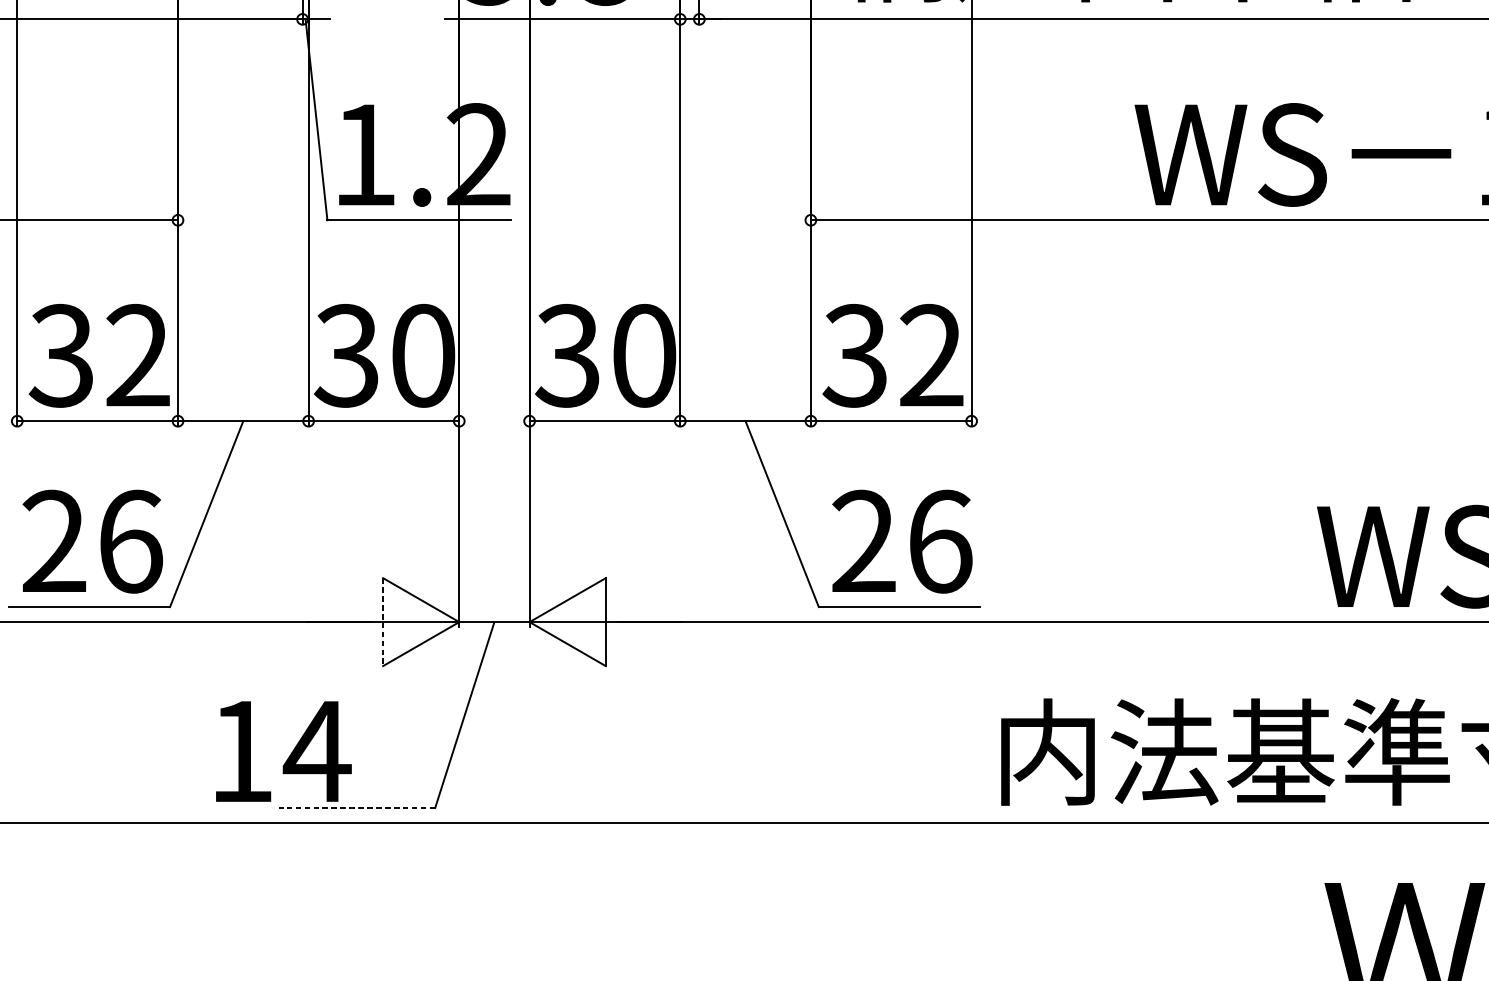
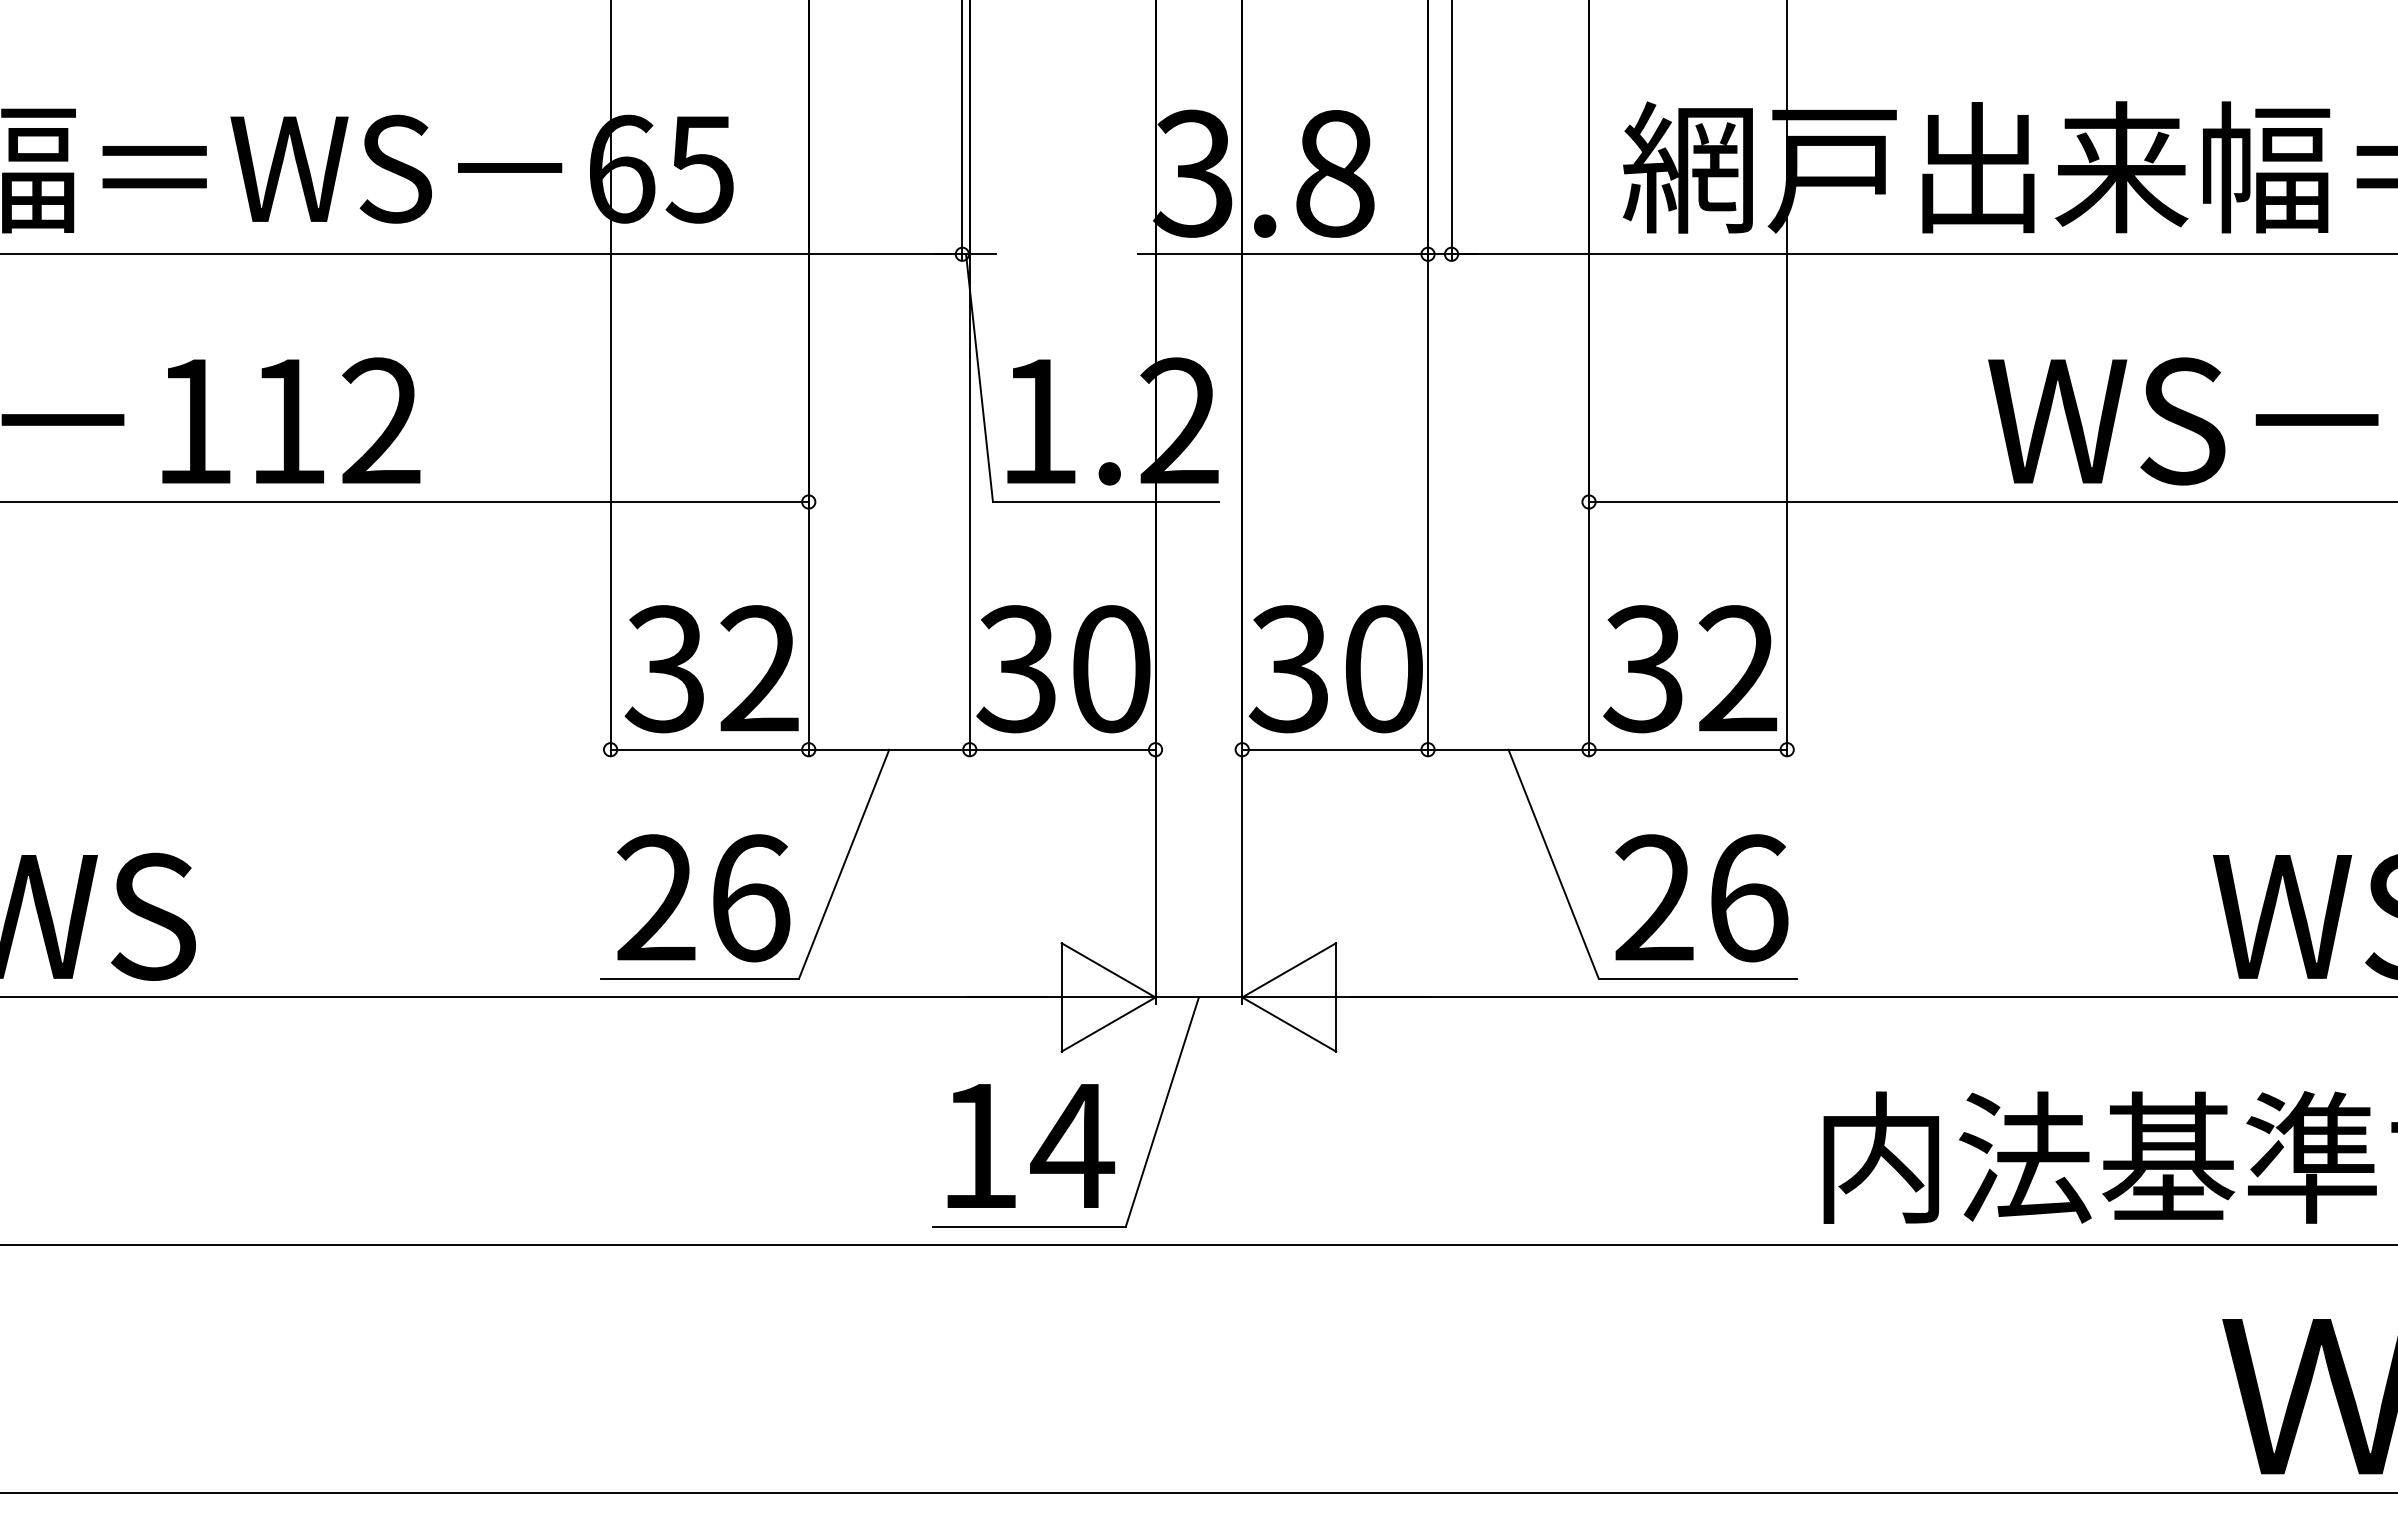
line: (383, 622) -> (1061, 997), dashed -> solid
text: (284, 751) -> (1031, 1145), moved
line: (357, 807) -> (1029, 1226), dashed -> solid

